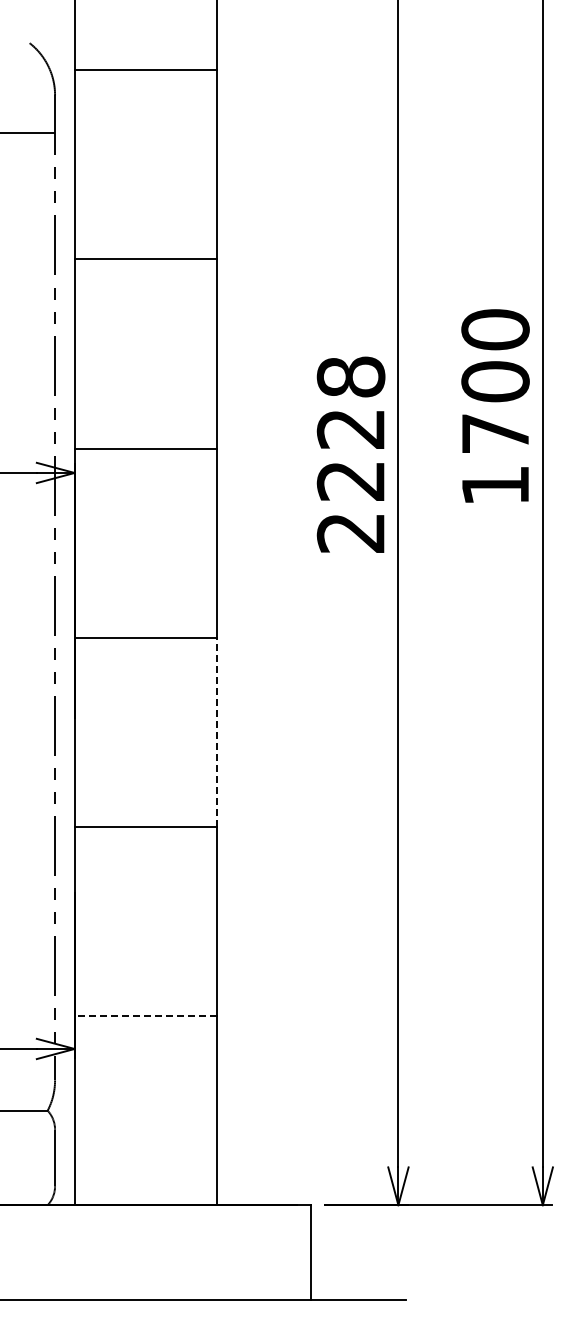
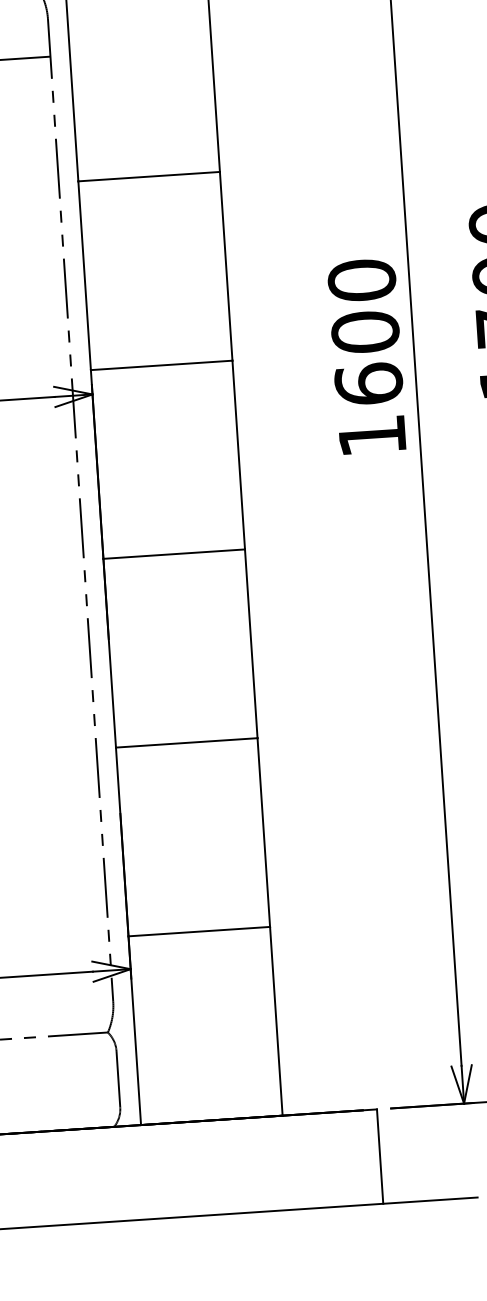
text: (350, 454) -> (366, 357), 2228 -> 1600
line: (216, 732) -> (251, 644), dashed -> solid
line: (145, 1016) -> (199, 932), dashed -> solid

